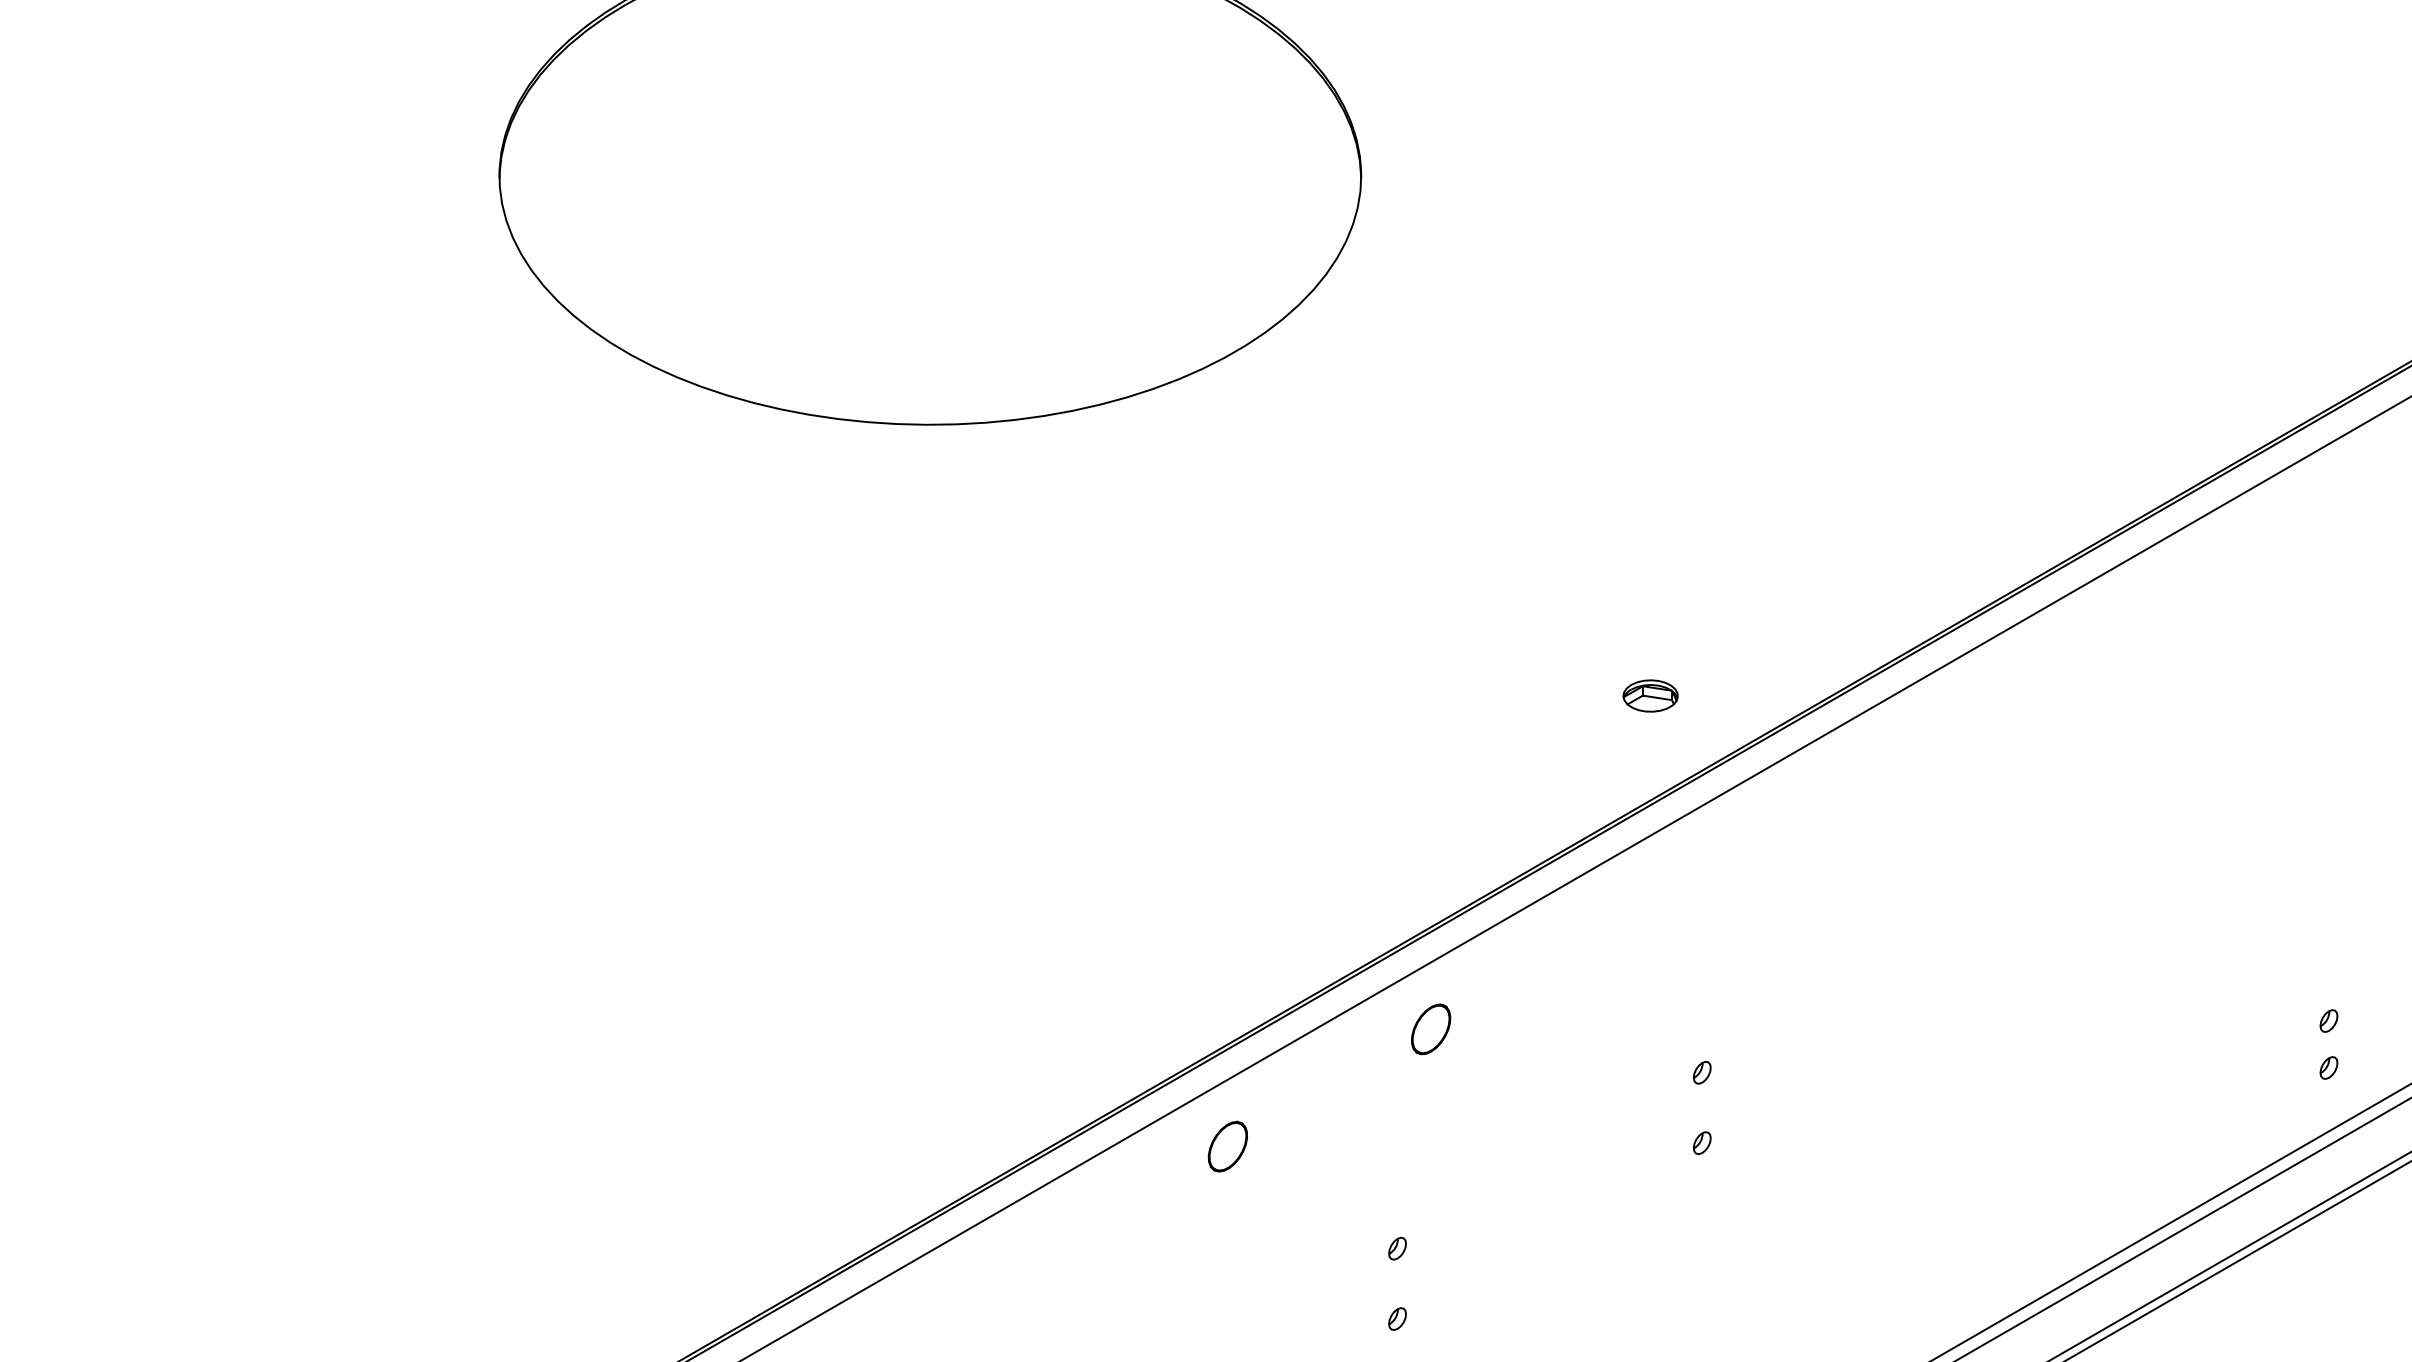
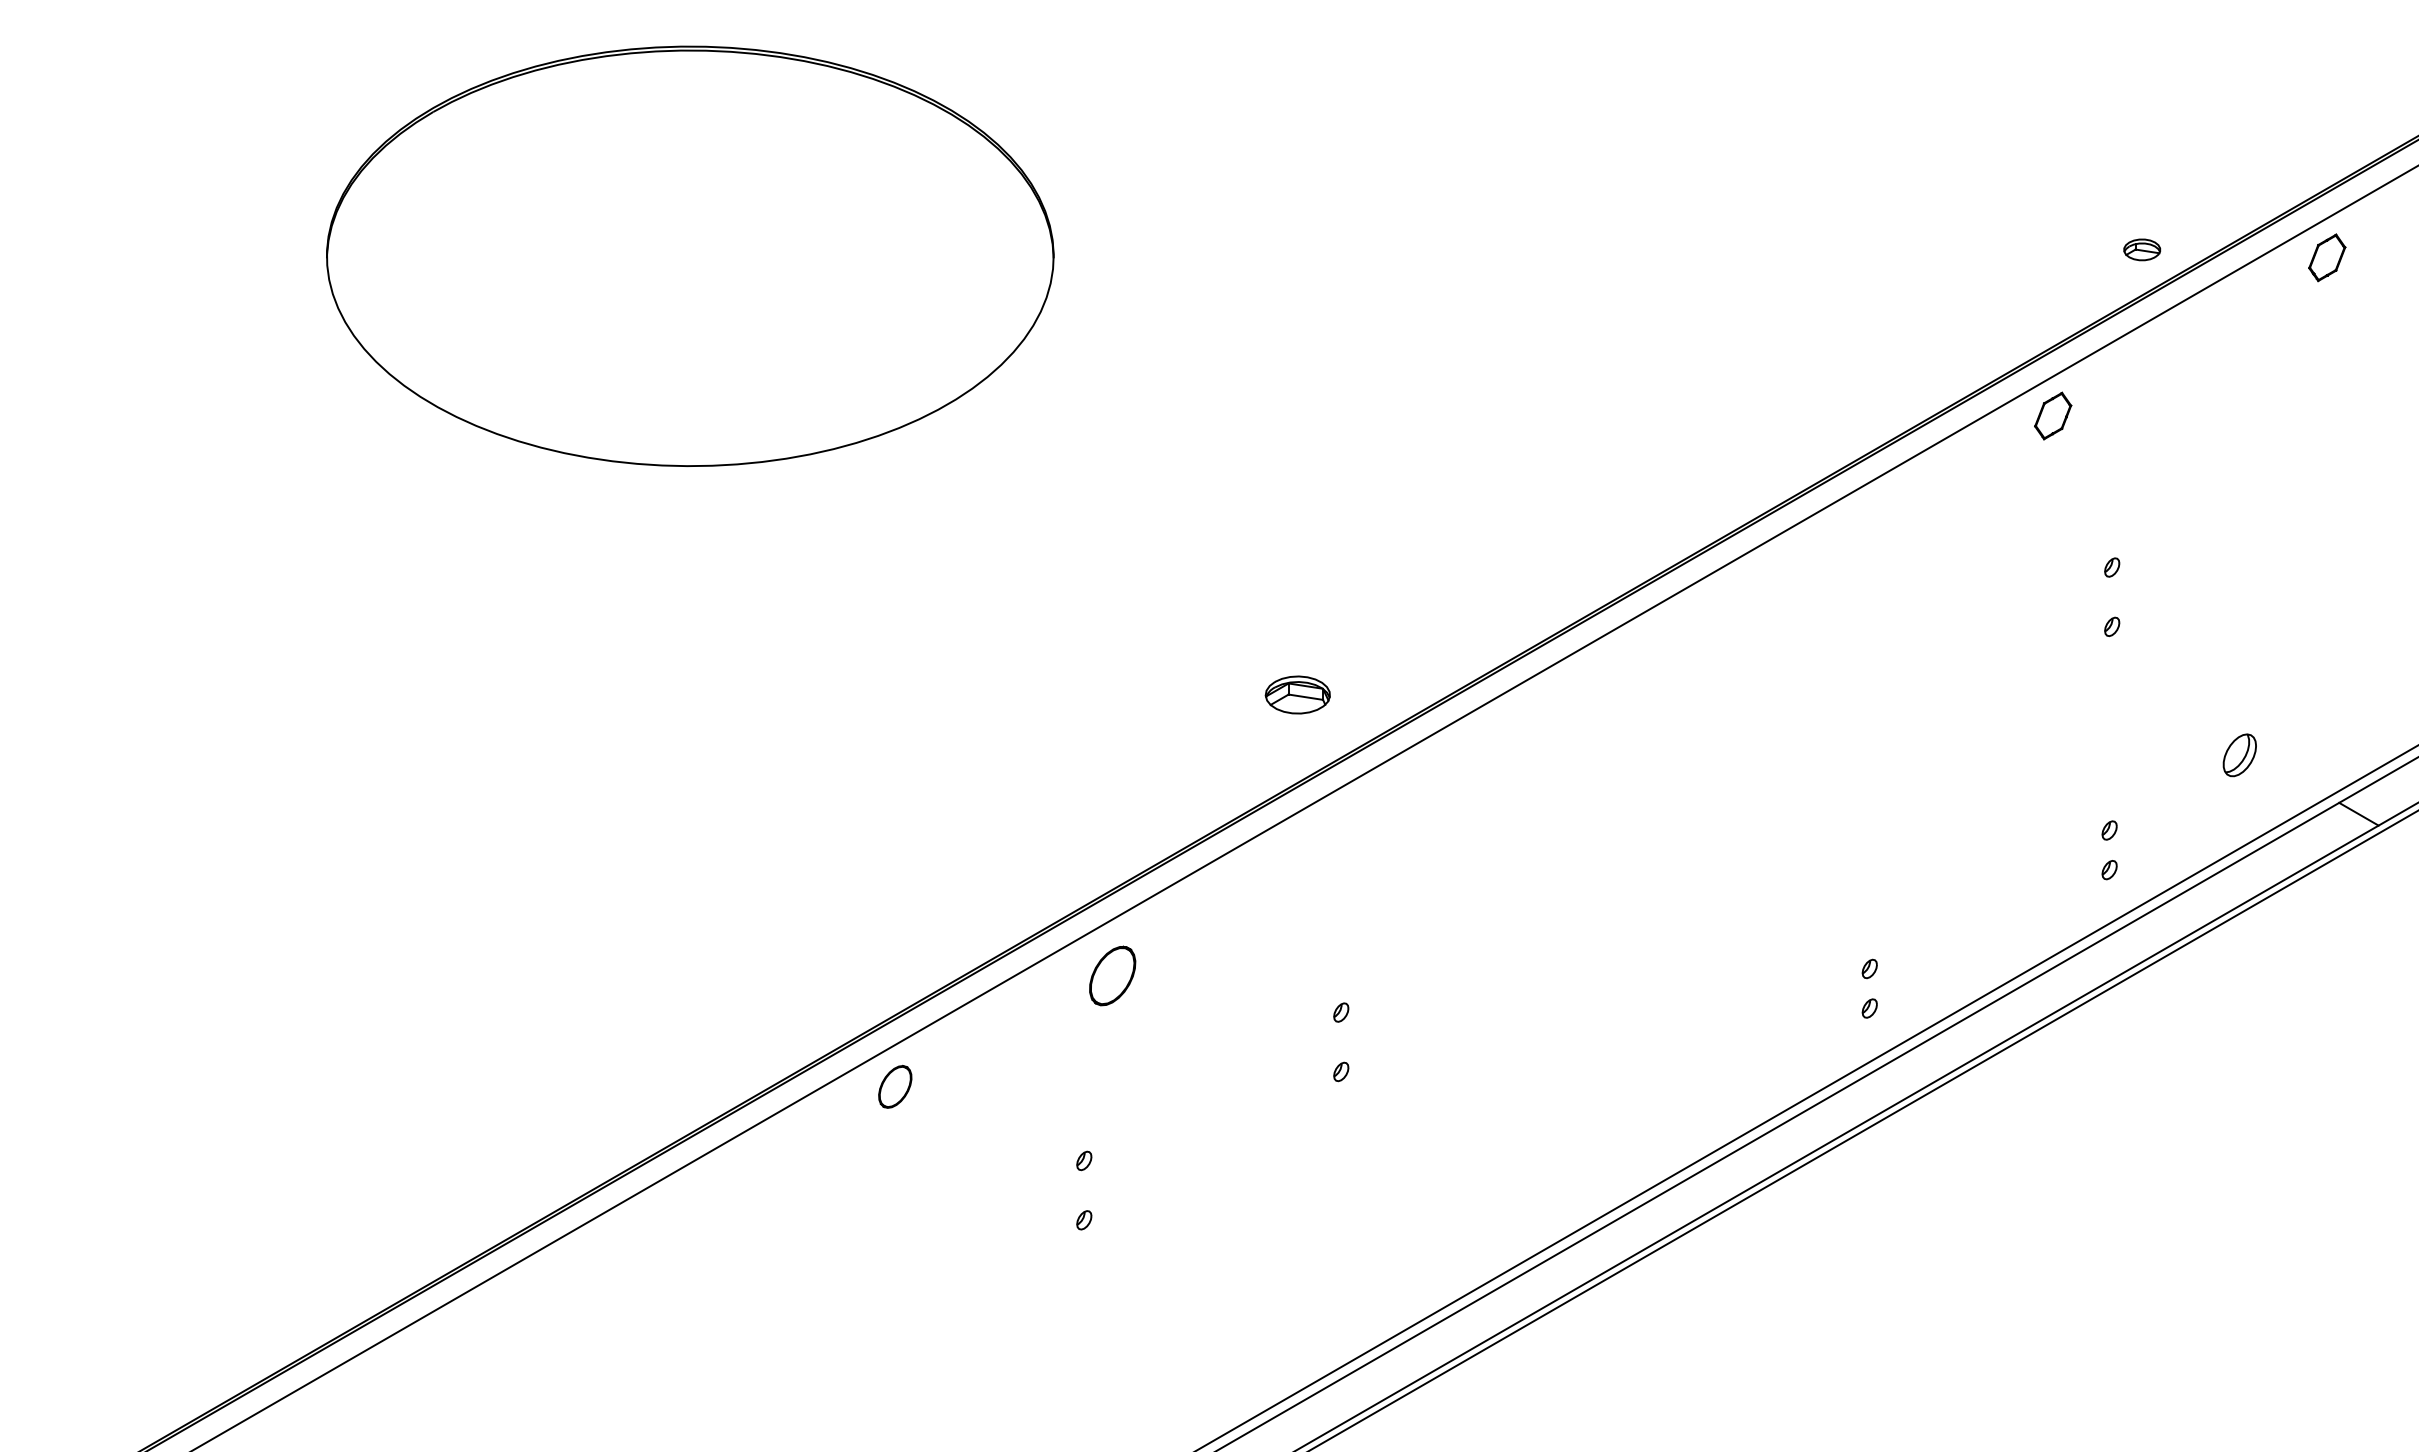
part: (1650, 695) -> (1297, 694), size x1.4
part: (1430, 1028) -> (1112, 975), size x1.4
part: (1228, 1146) -> (895, 1086), moved

